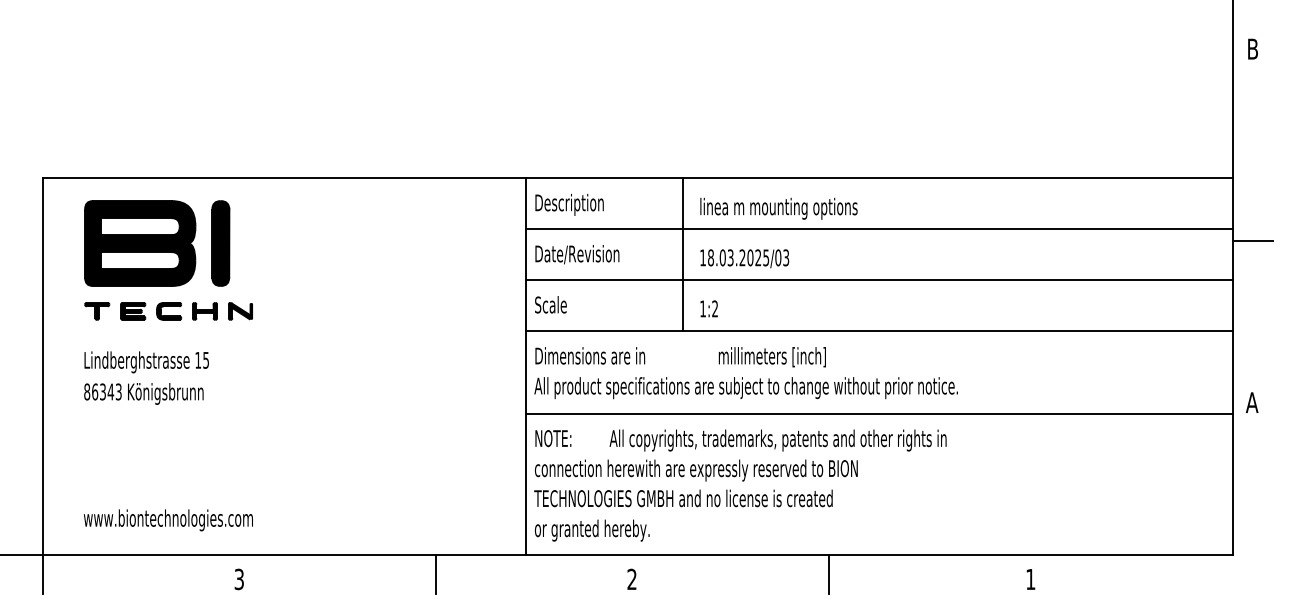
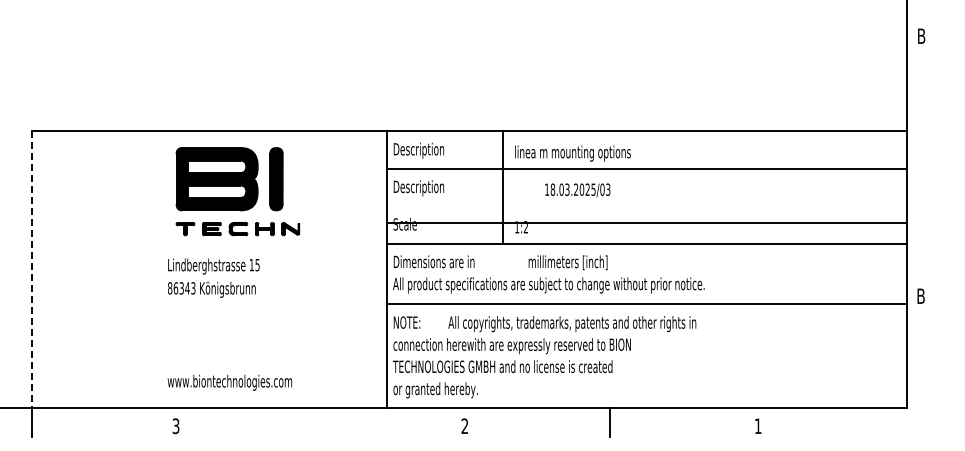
line: (1252, 241) -> (921, 177), removed
text: (581, 256) -> (427, 188), Date/Revision -> Description
text: (744, 258) -> (577, 190), moved
part: (167, 260) -> (237, 191), moved
line: (880, 280) -> (647, 223), moved
line: (42, 366) -> (31, 269), solid -> dashed
text: (1251, 401) -> (920, 295), A -> B
text: (167, 441) -> (229, 324), moved
line: (435, 574) -> (320, 422), removed

